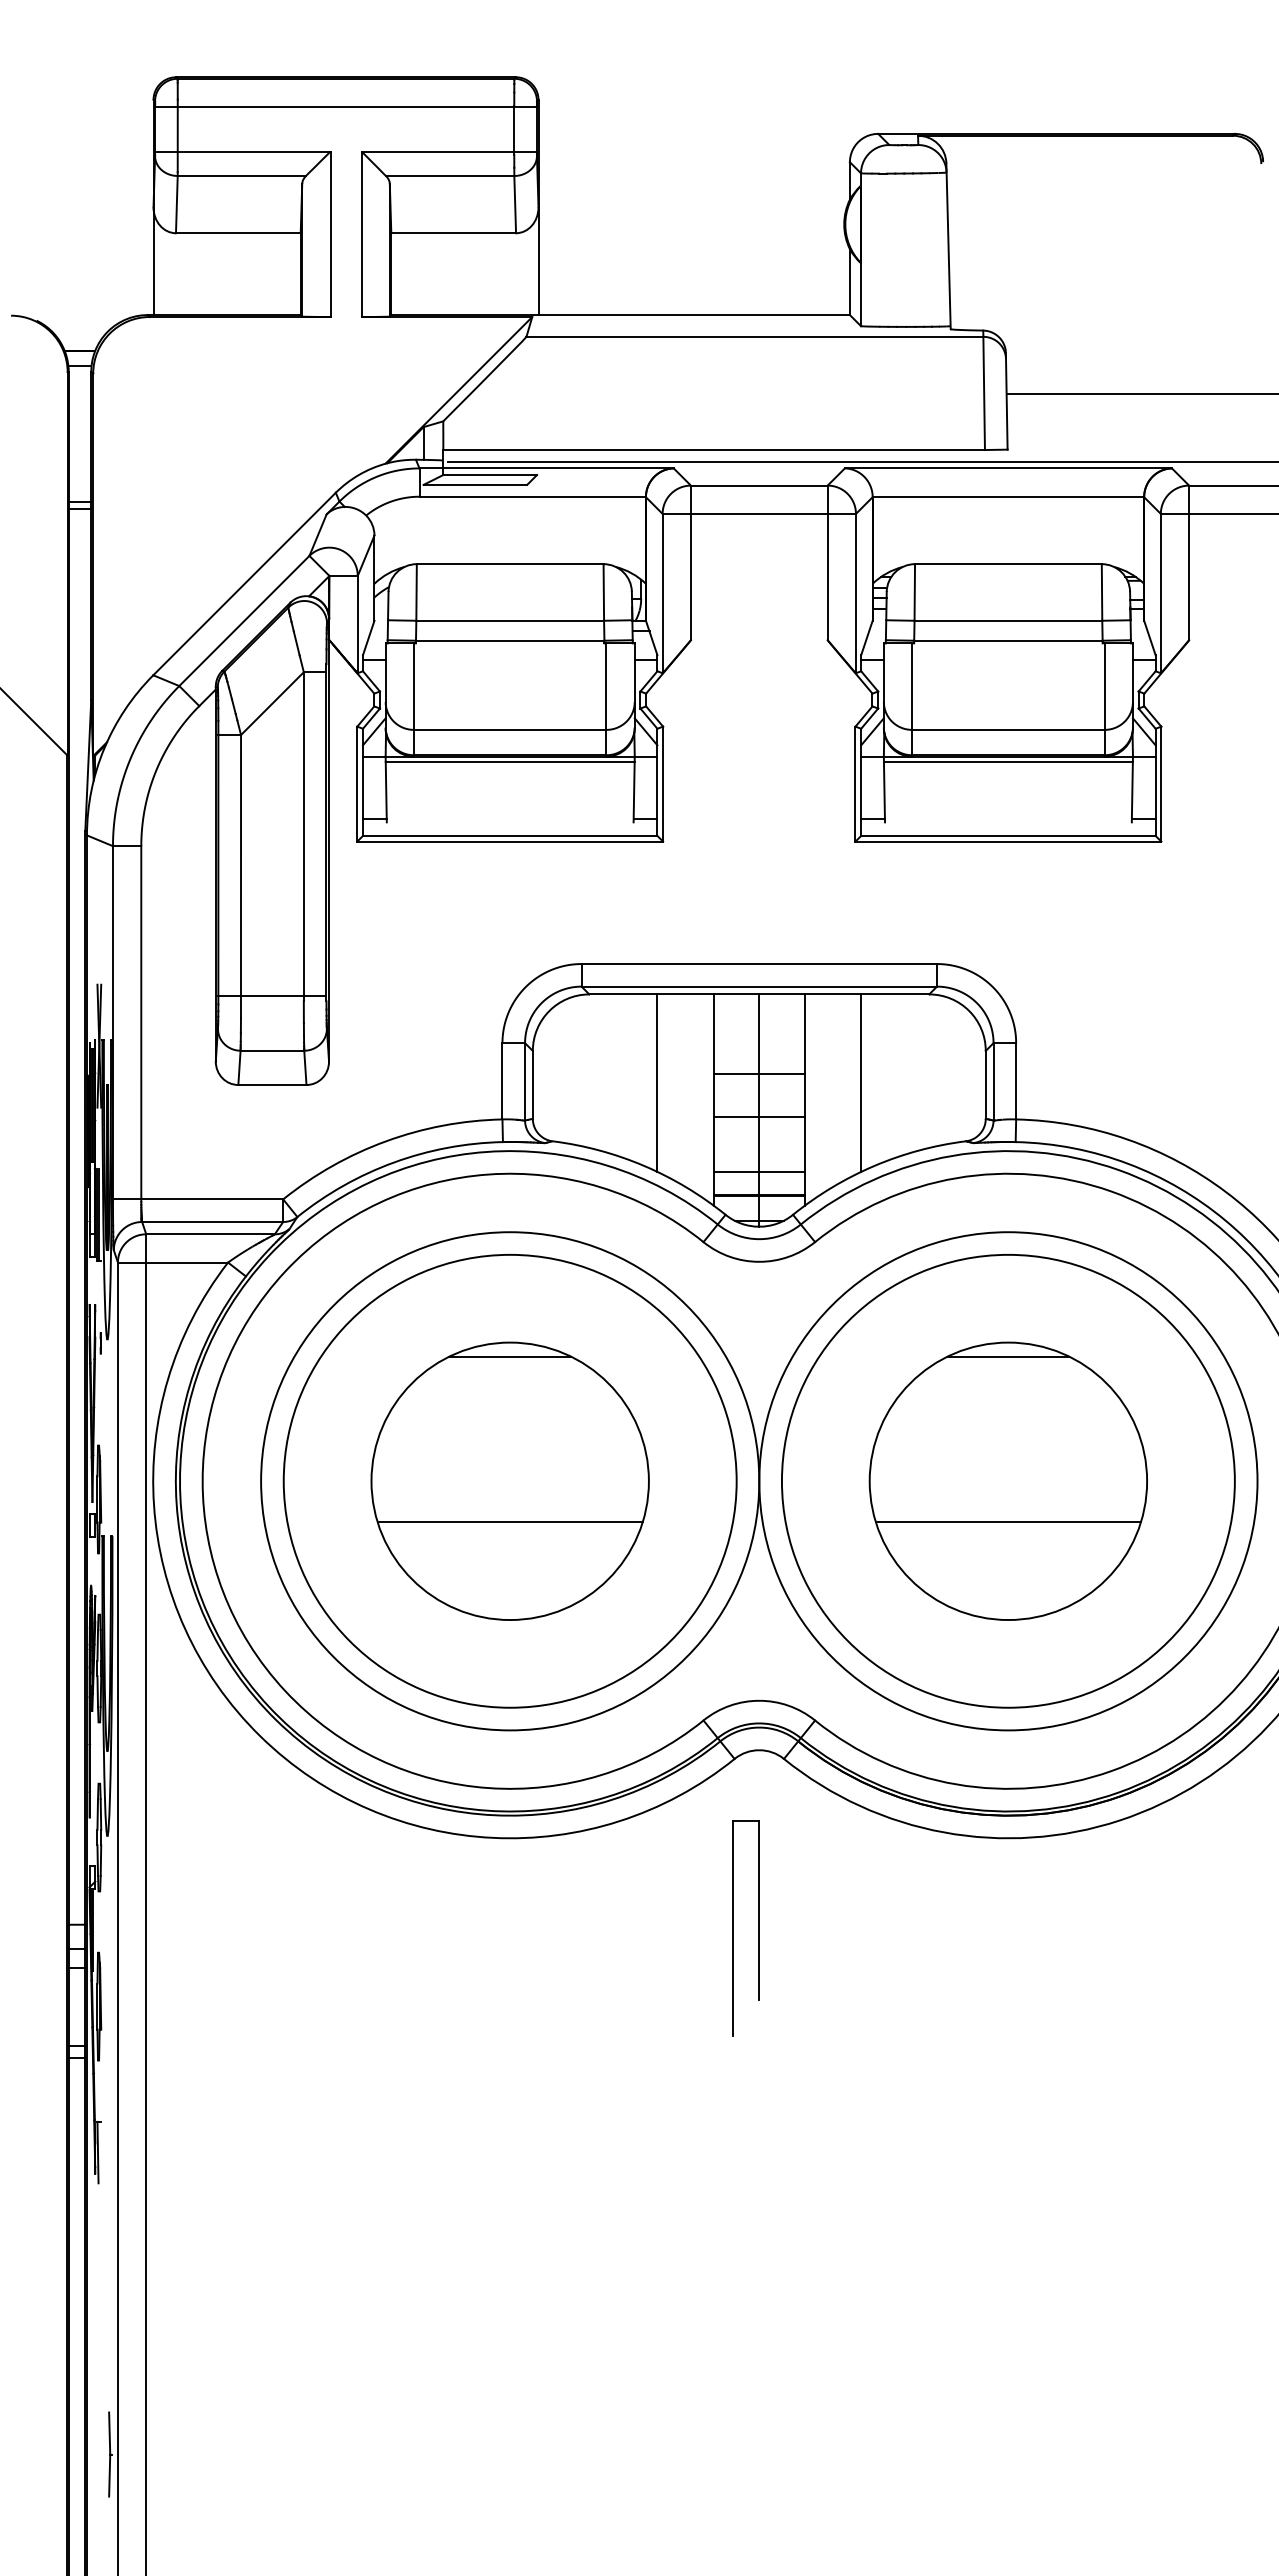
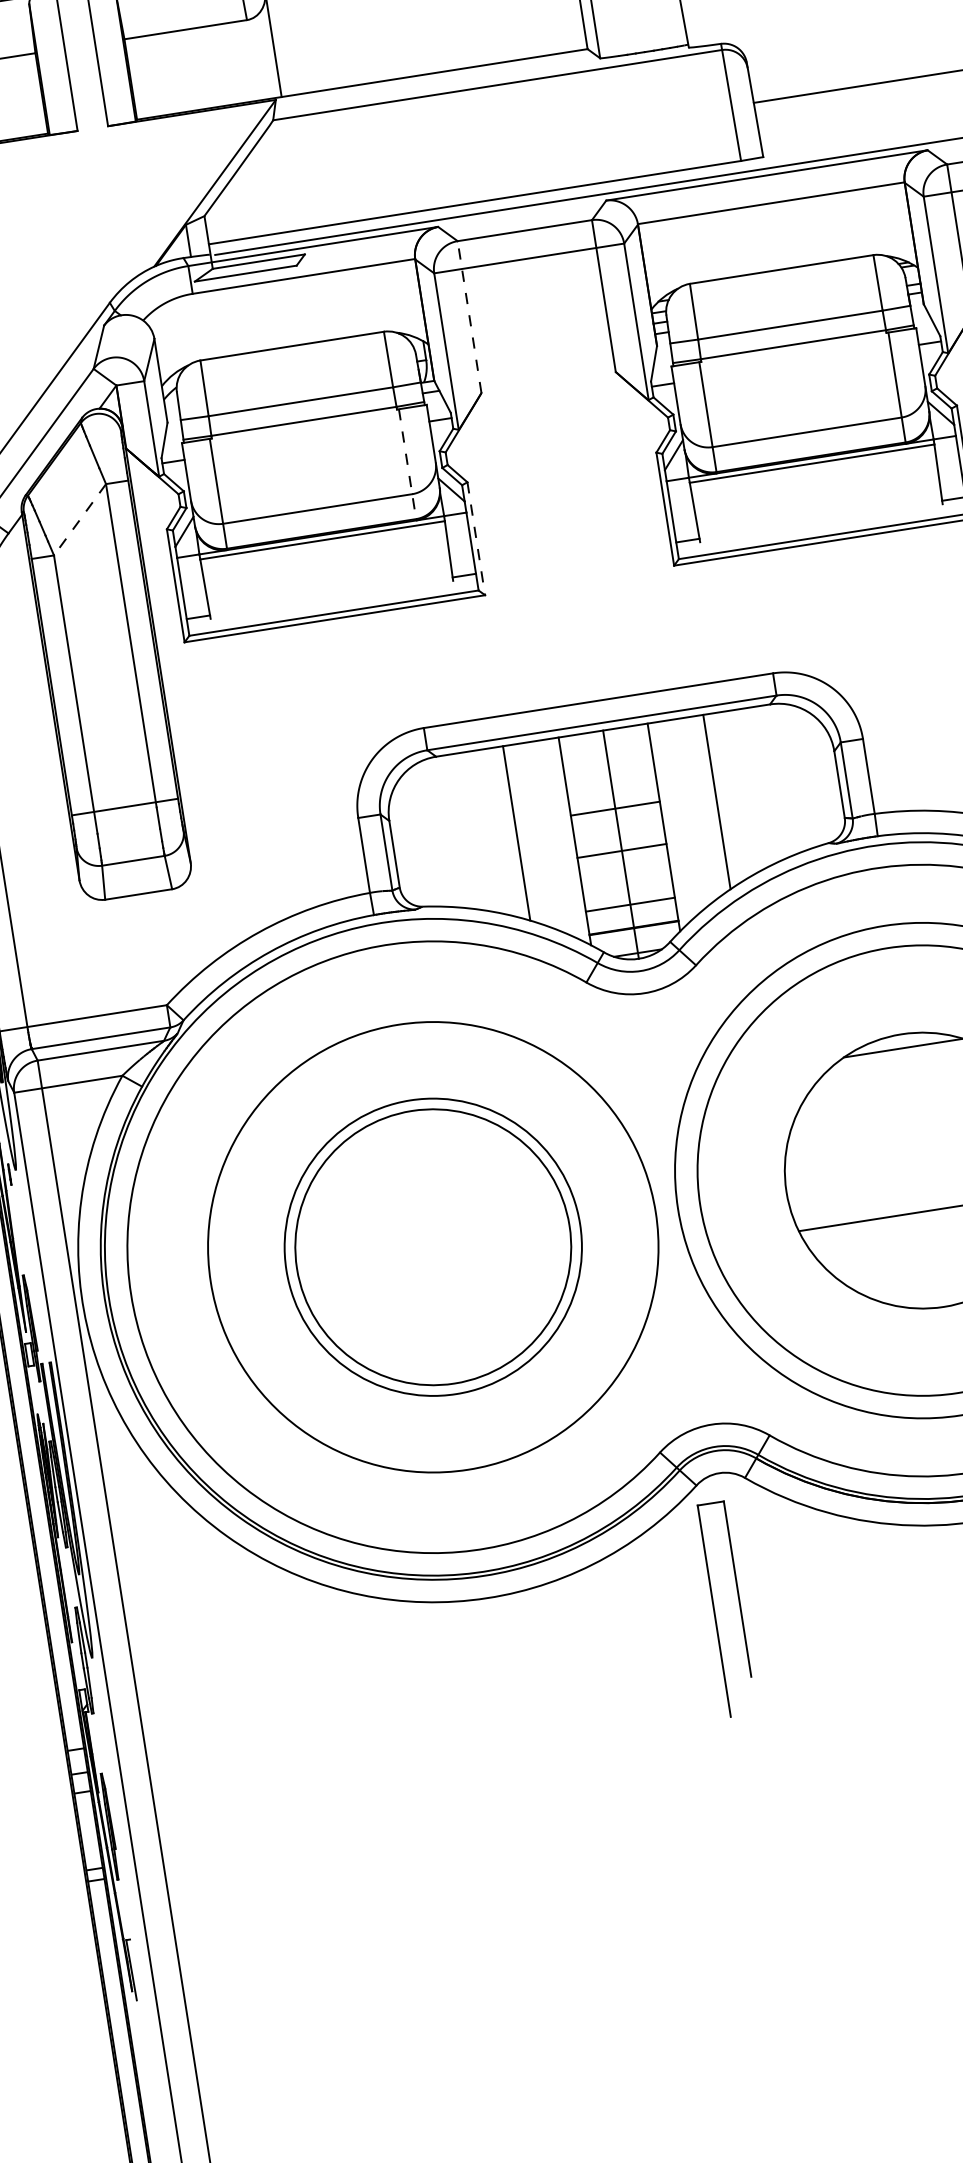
line: (690, 562) -> (469, 316), solid -> dashed
line: (606, 700) -> (407, 465), solid -> dashed
line: (272, 704) -> (80, 520), solid -> dashed
line: (663, 784) -> (476, 539), solid -> dashed
line: (510, 1356) -> (414, 1124), removed
circle: (510, 1481) -> (433, 1247), size x0.6
line: (509, 1522) -> (438, 1287), removed
part: (733, 1928) -> (715, 1611), moved

